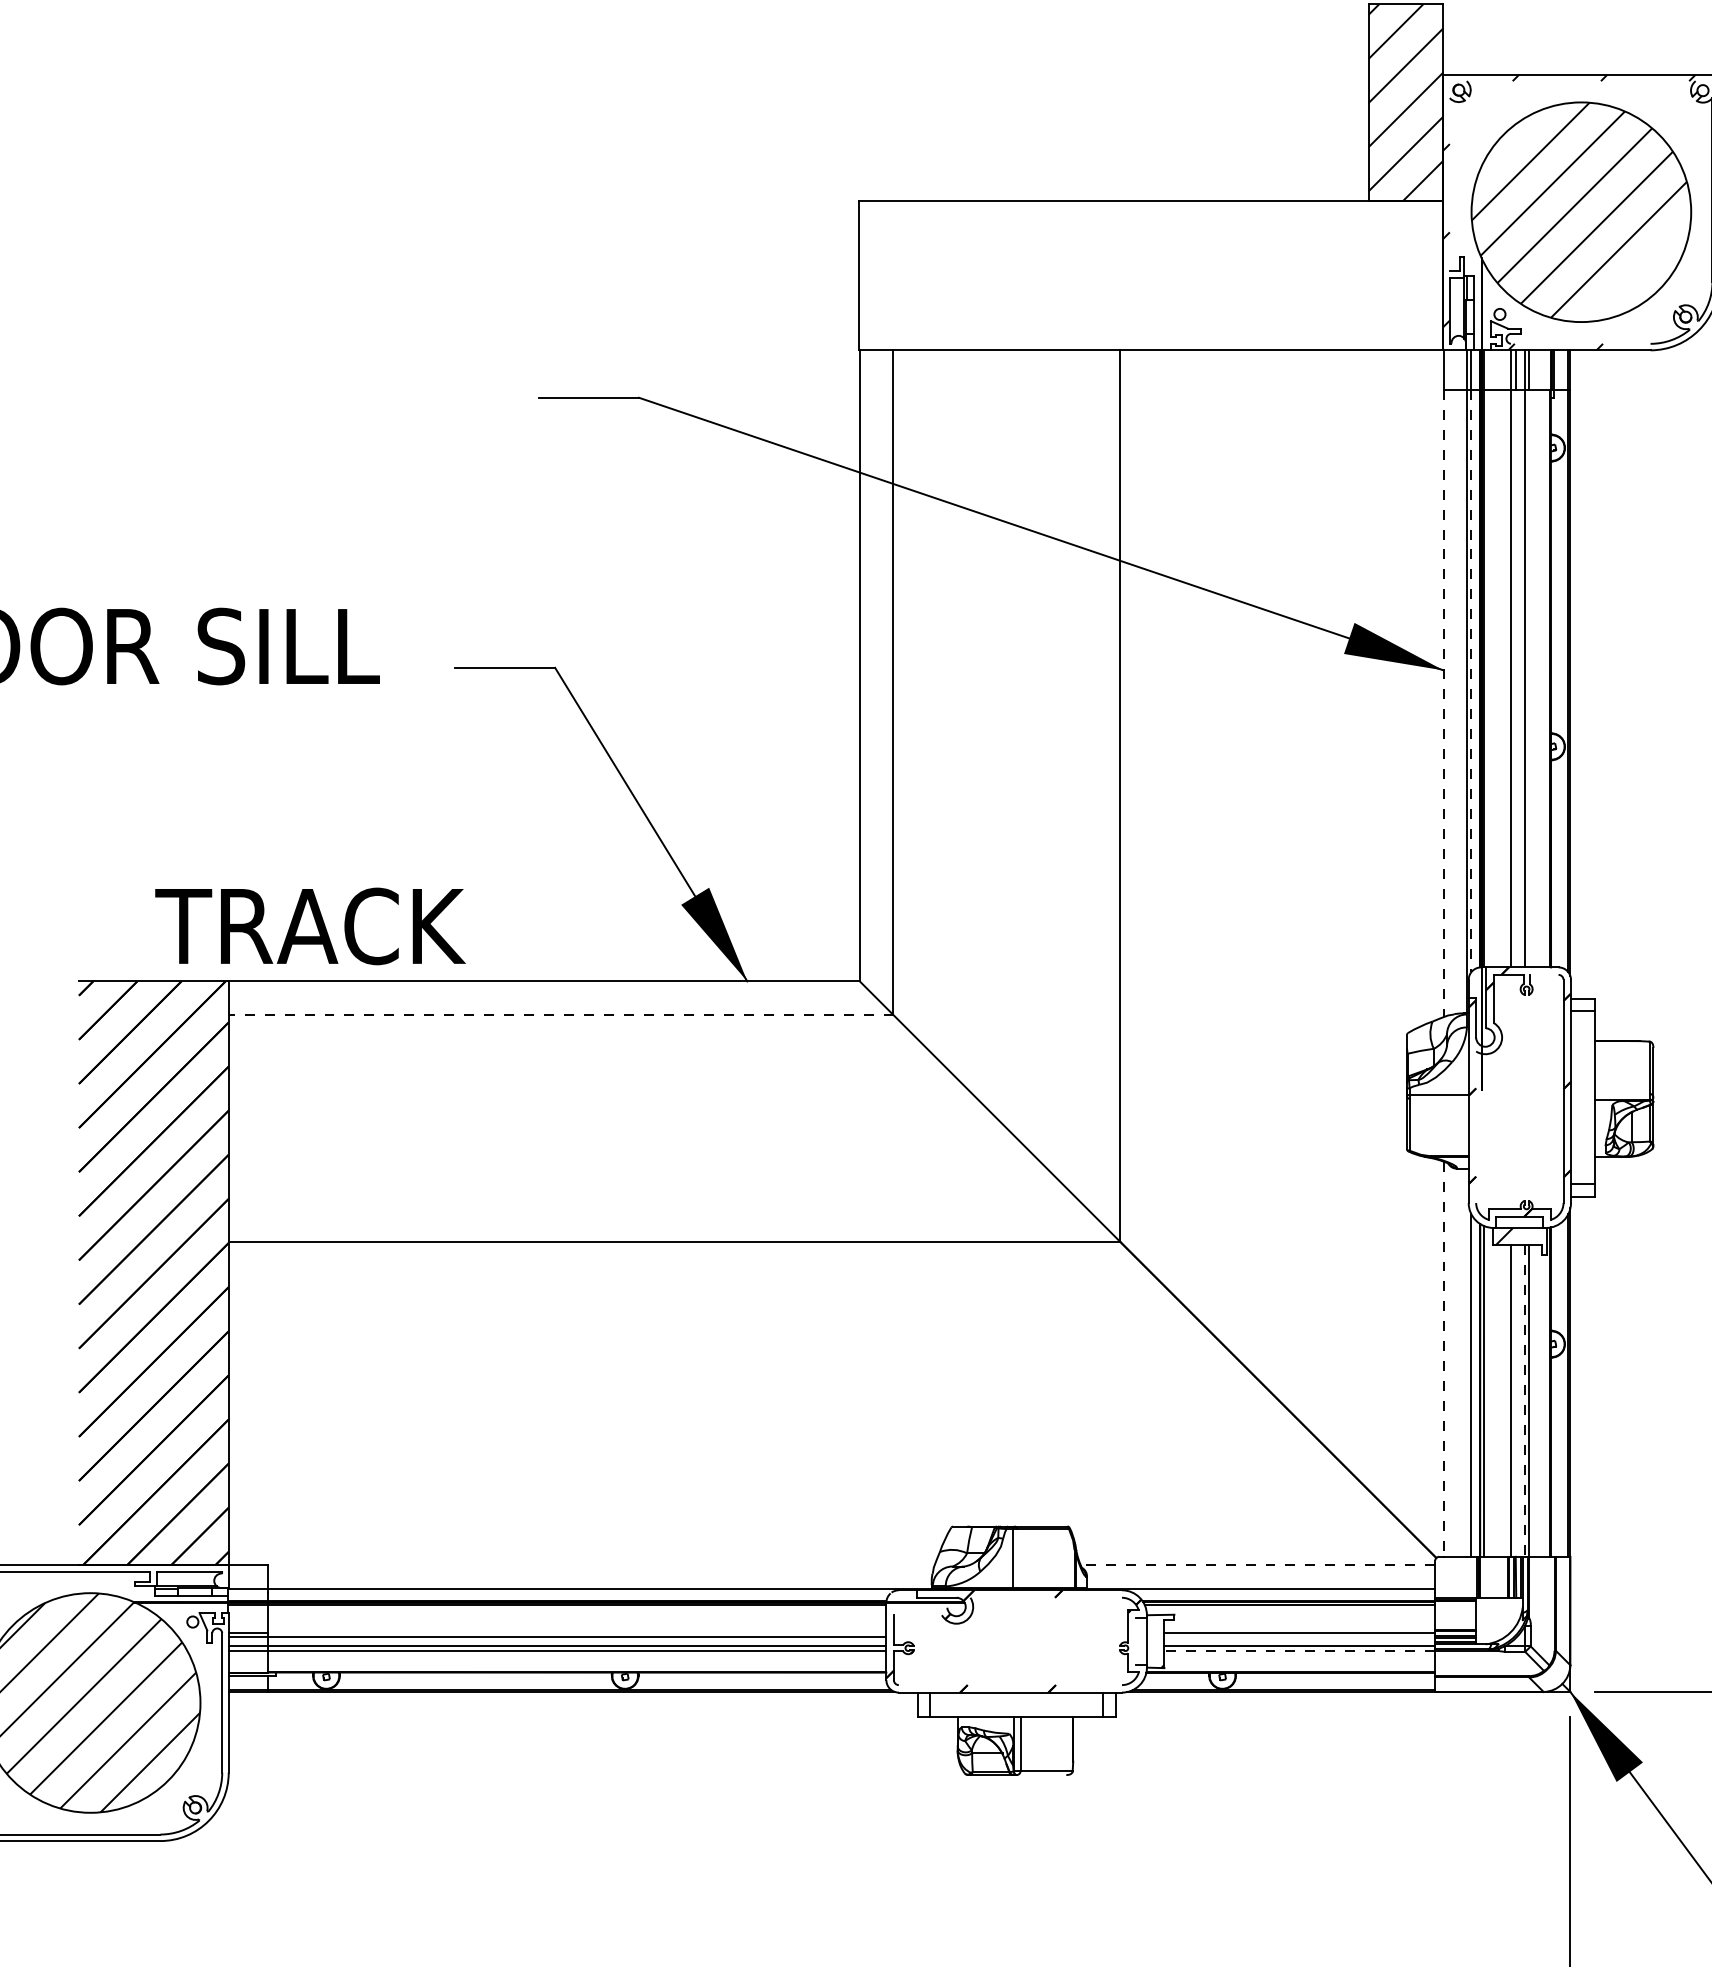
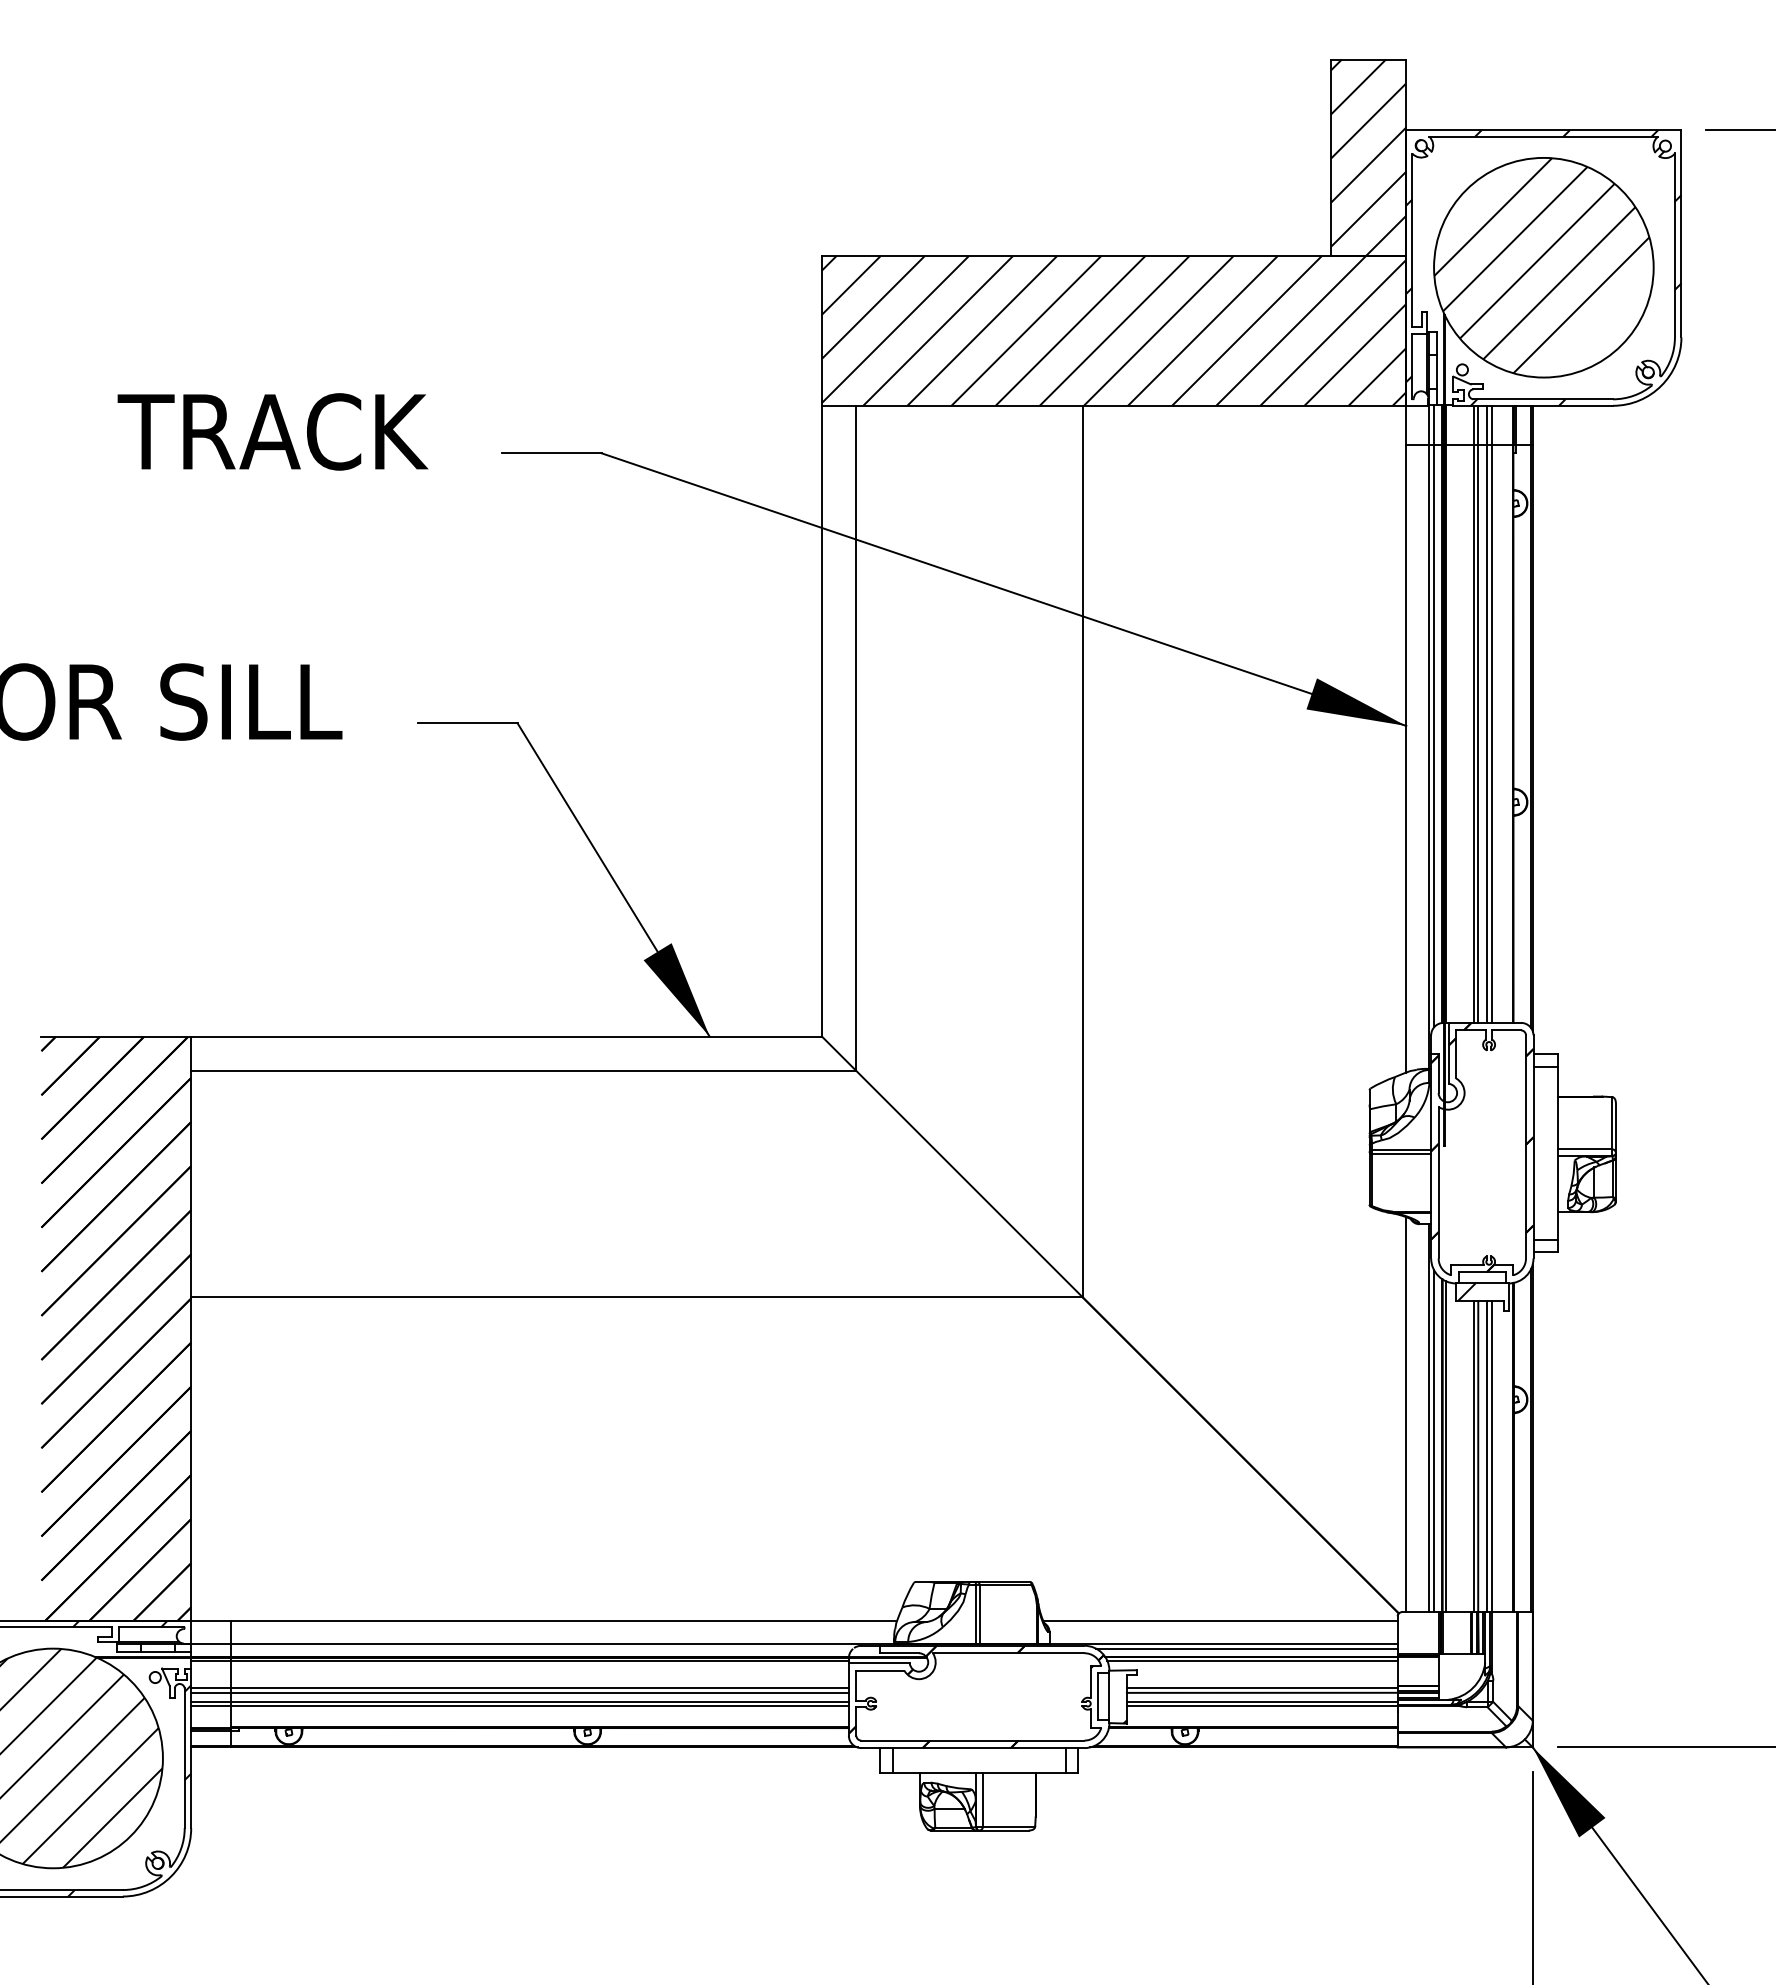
line: (1581, 81) -> (1543, 136), added
line: (1450, 184) -> (1412, 239), added
hatch: (1151, 275) -> (1113, 330), added
line: (1581, 344) -> (1543, 399), added
line: (1516, 678) -> (1478, 733), added
line: (1529, 678) -> (1491, 733), added
line: (1471, 681) -> (1433, 736), dashed -> solid
line: (1444, 703) -> (1406, 758), dashed -> solid
text: (310, 926) -> (272, 431), moved
line: (1544, 975) -> (1506, 1030), added
line: (561, 1015) -> (523, 1070), dashed -> solid
line: (1622, 1094) -> (1584, 1149), added
line: (1439, 1099) -> (1401, 1154), added
line: (1476, 1127) -> (1438, 1182), added
line: (1444, 1359) -> (1406, 1414), dashed -> solid
line: (1467, 1363) -> (1429, 1418), added
line: (1516, 1401) -> (1478, 1456), added
line: (1525, 1401) -> (1487, 1456), dashed -> solid
line: (1017, 1558) -> (979, 1613), added
line: (601, 1565) -> (563, 1620), added
line: (1257, 1565) -> (1219, 1620), dashed -> solid
line: (1284, 1593) -> (1246, 1648), added
line: (1046, 1598) -> (1008, 1653), added
line: (916, 1608) -> (878, 1663), added
line: (918, 1615) -> (880, 1670), added
line: (577, 1633) -> (539, 1688), added
line: (1299, 1637) -> (1261, 1692), added
line: (1136, 1641) -> (1098, 1696), added
line: (1299, 1651) -> (1261, 1706), dashed -> solid
line: (1010, 1685) -> (972, 1740), added
hatch: (167, 1703) -> (129, 1758), added
line: (1041, 1775) -> (1003, 1830), added

